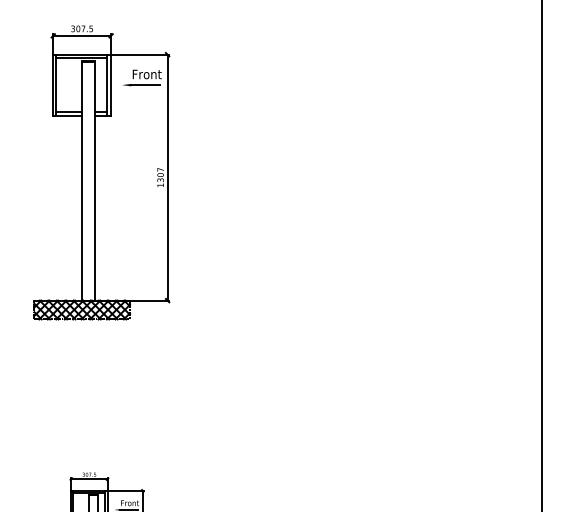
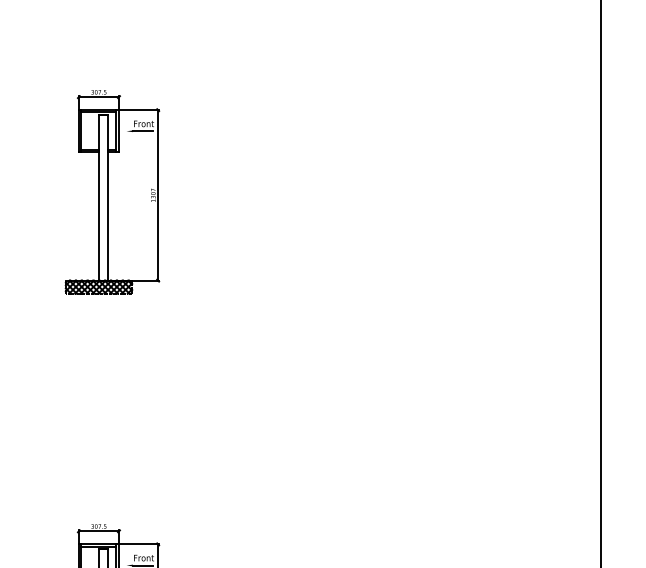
part: (101, 173) -> (112, 192), size x0.62

